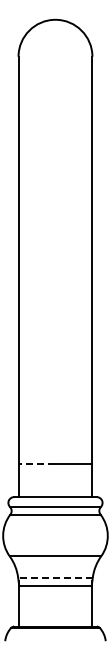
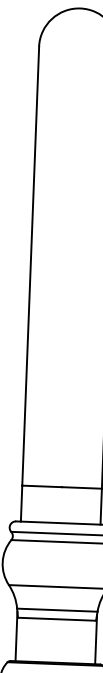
line: (36, 463) -> (41, 486), dashed -> solid
line: (54, 577) -> (56, 609), dashed -> solid

